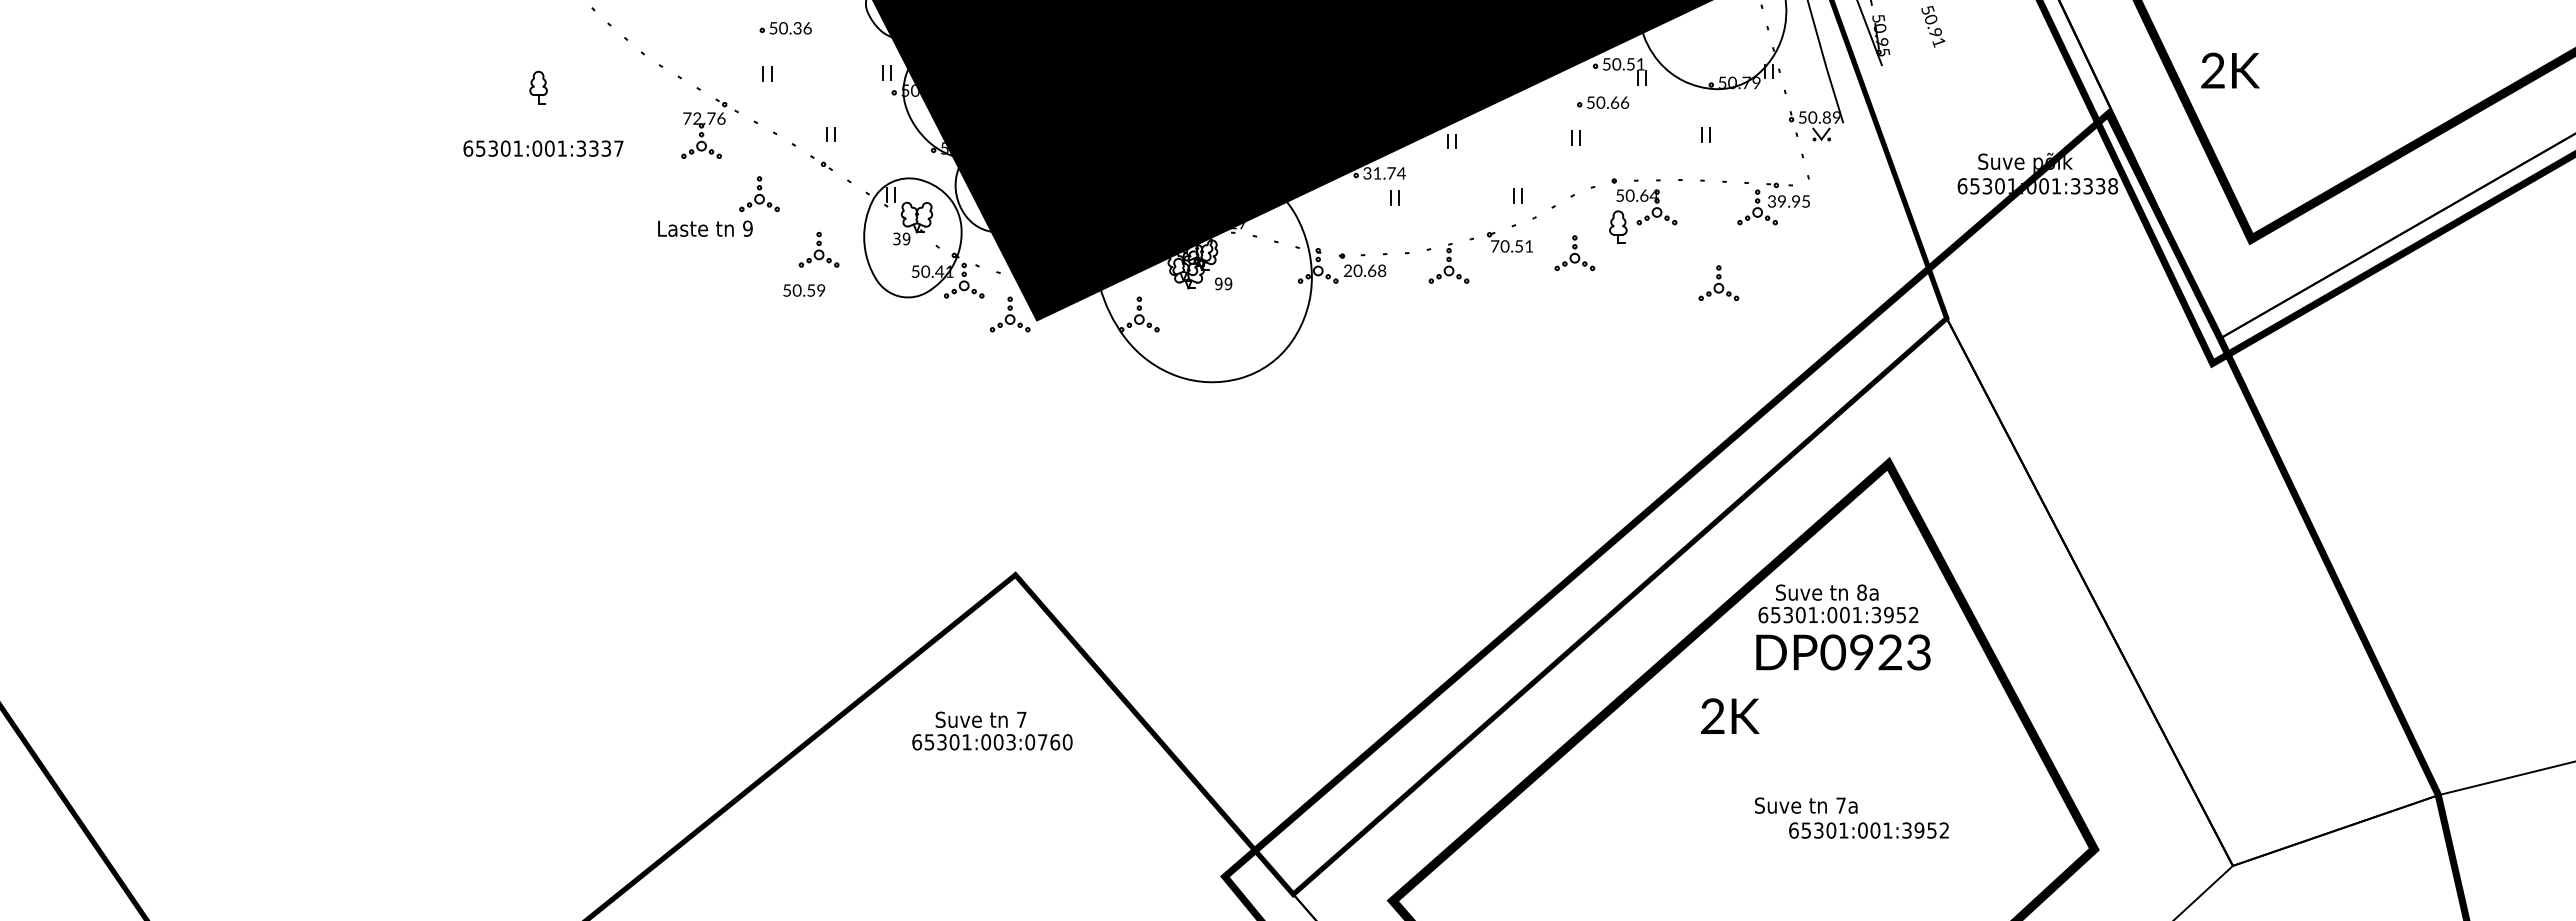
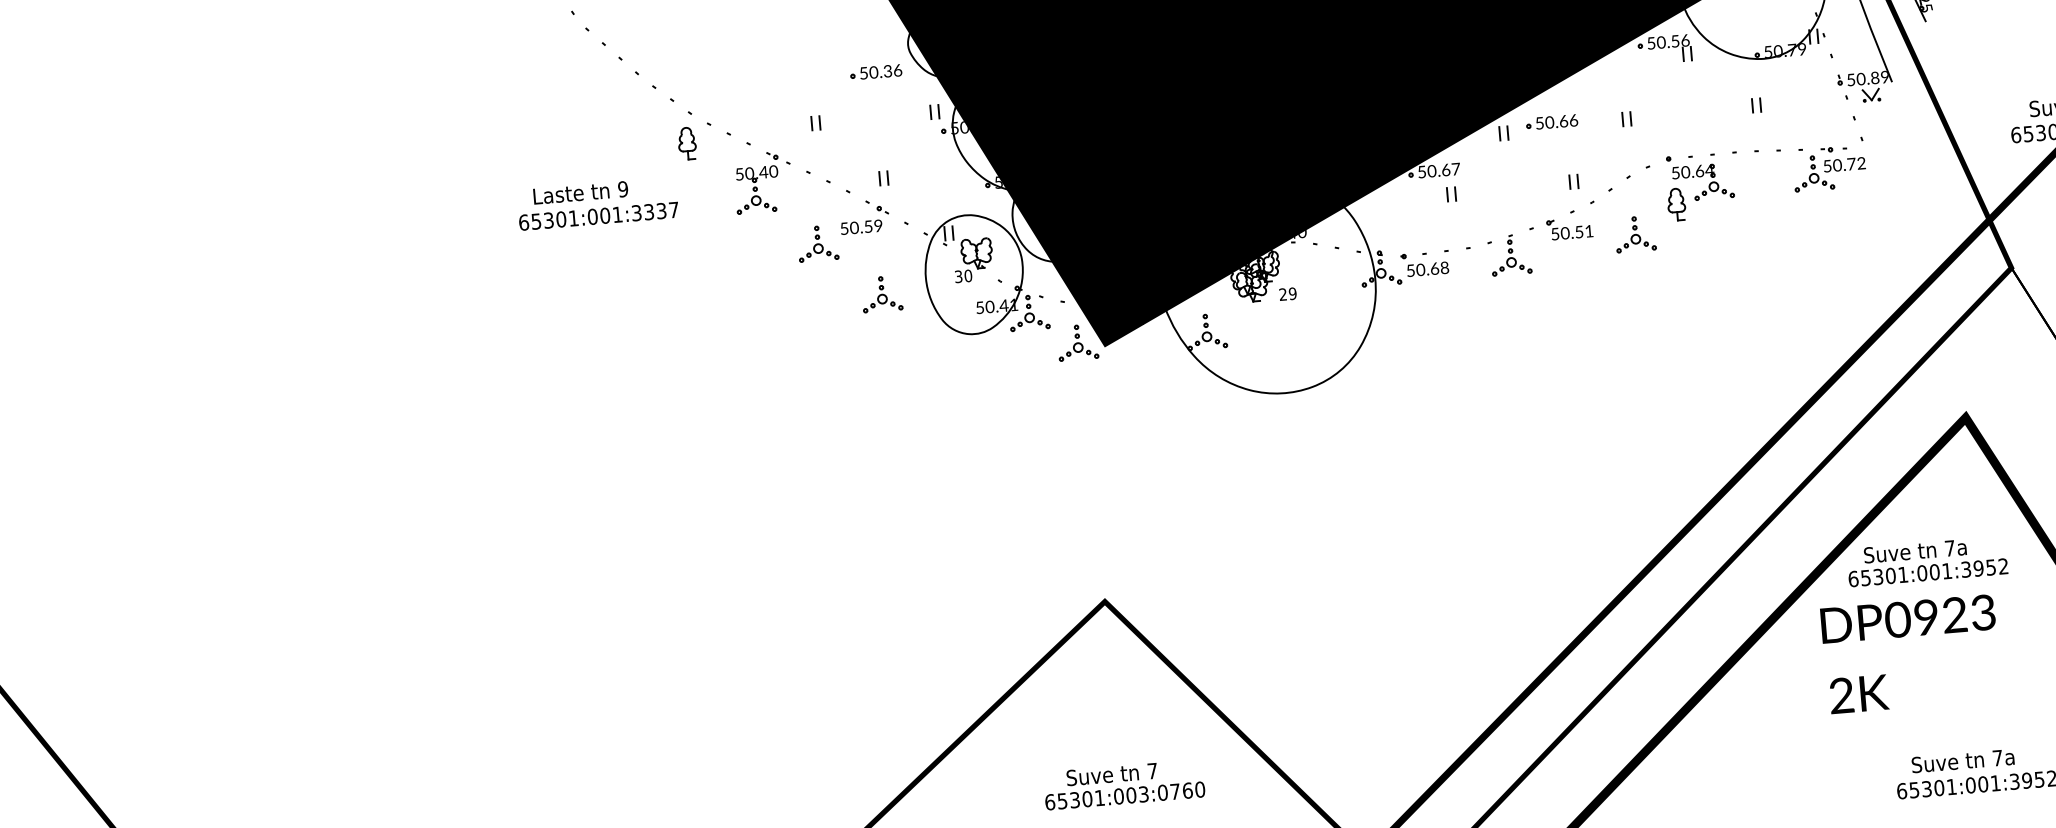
part: (785, 28) -> (875, 72), moved
text: (1640, 64) -> (1685, 40), 50.51 -> 50.56
part: (538, 87) -> (687, 143), moved
part: (1603, 102) -> (1552, 122), moved
text: (704, 118) -> (756, 172), 72.76 -> 50.40
text: (1384, 173) -> (1439, 170), 31.74 -> 50.67
text: (1789, 201) -> (1844, 164), 39.95 -> 50.72
text: (1239, 225) -> (1298, 234), 69.27 -> 50.40
text: (705, 228) -> (580, 192), moved
text: (906, 239) -> (968, 276), 39 -> 30
text: (1495, 246) -> (1555, 234), 70.51 -> 50.51
text: (1347, 270) -> (1410, 270), 20.68 -> 50.68
text: (1218, 283) -> (1282, 294), 99 -> 29
part: (1718, 283) -> (1781, 252), removed
text: (804, 290) -> (861, 227), moved
text: (1861, 592) -> (1949, 548), 8a -> 7a
text: (1843, 652) -> (1908, 619), moved
text: (1730, 715) -> (1859, 693), moved
text: (992, 730) -> (1124, 784), moved
text: (1806, 805) -> (1963, 760), moved

